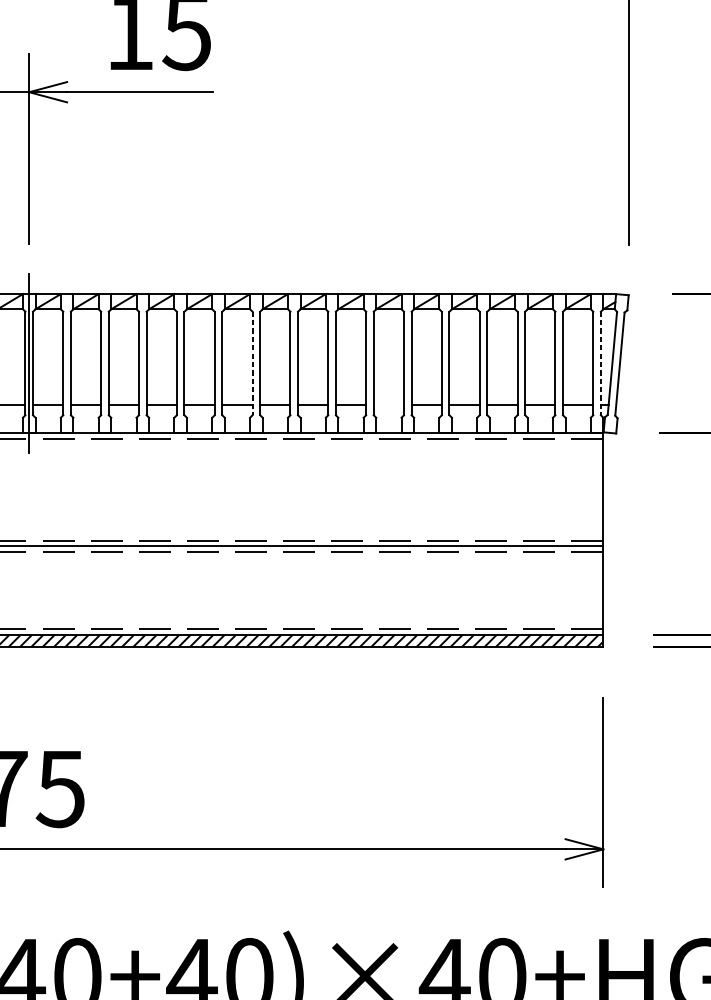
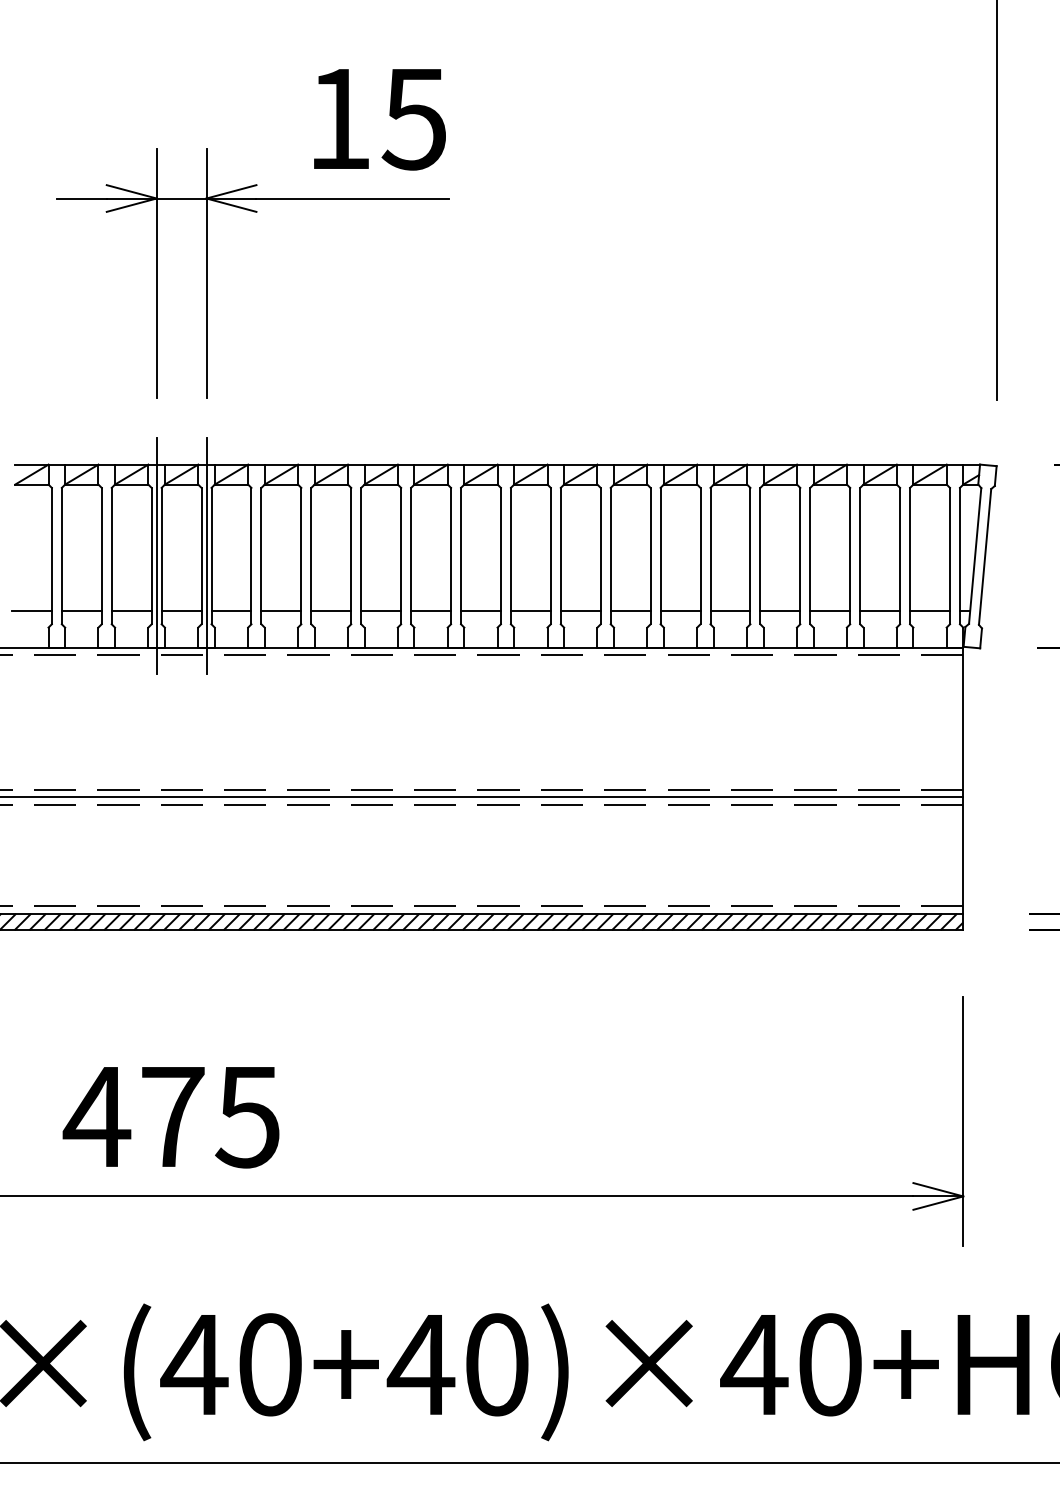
line: (252, 363) -> (500, 556), dashed -> solid
line: (600, 363) -> (959, 556), dashed -> solid
line: (388, 404) -> (680, 610), added

